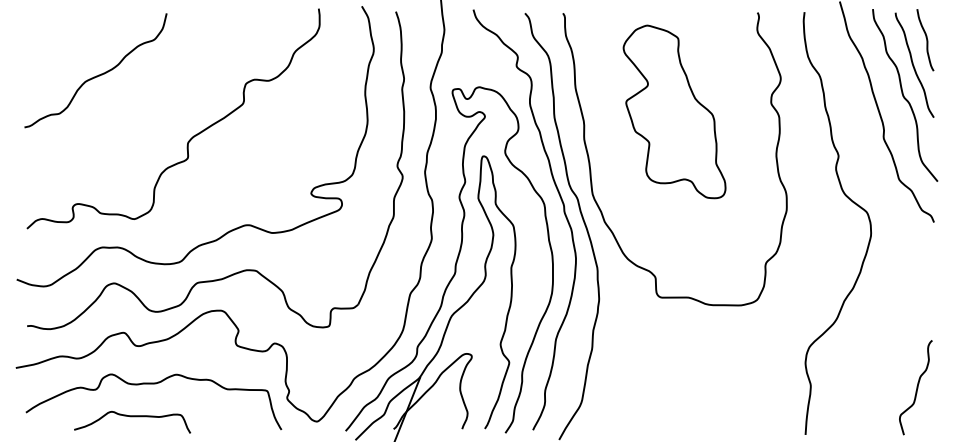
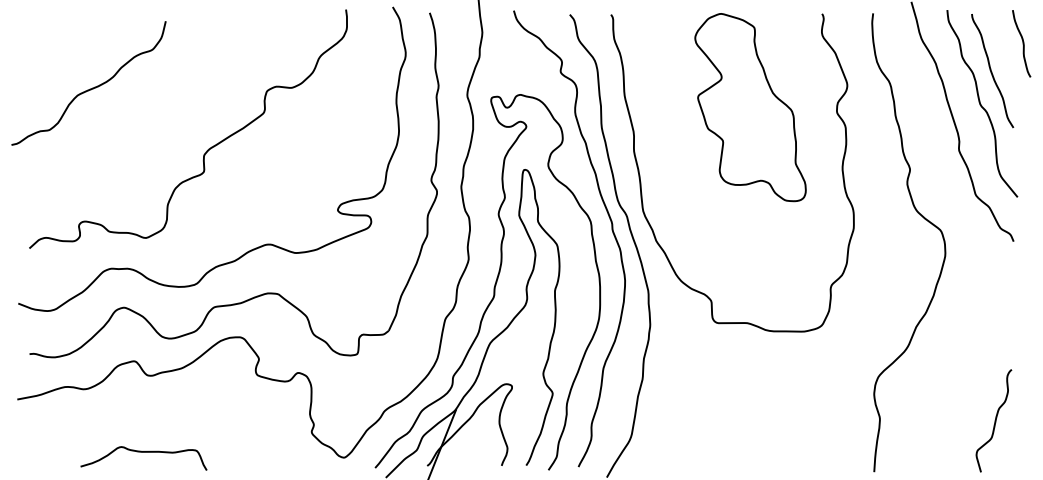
curve: (926, 40) -> (1022, 44), moved
curve: (98, 74) -> (91, 87), moved
part: (674, 111) -> (750, 107), moved
curve: (153, 384) -> (166, 417), removed

